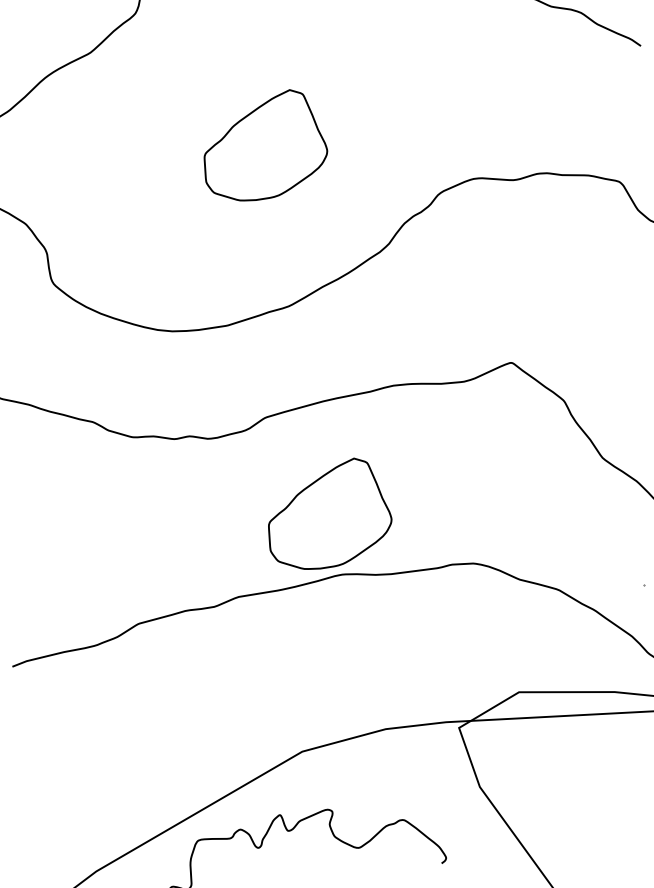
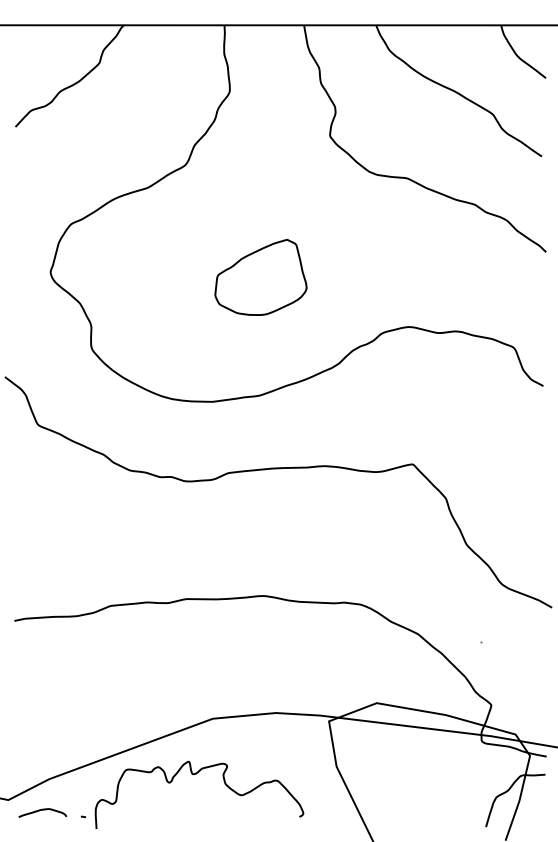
part: (326, 514) -> (260, 550), removed

